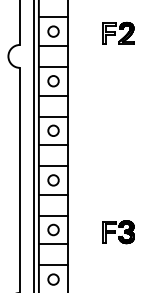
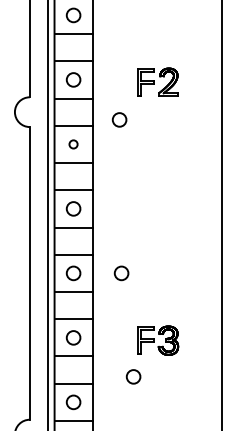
circle: (88, 62) -> (119, 119), added
circle: (53, 81) -> (73, 144), size x0.6
circle: (90, 180) -> (121, 273), added
circle: (99, 259) -> (133, 376), added

